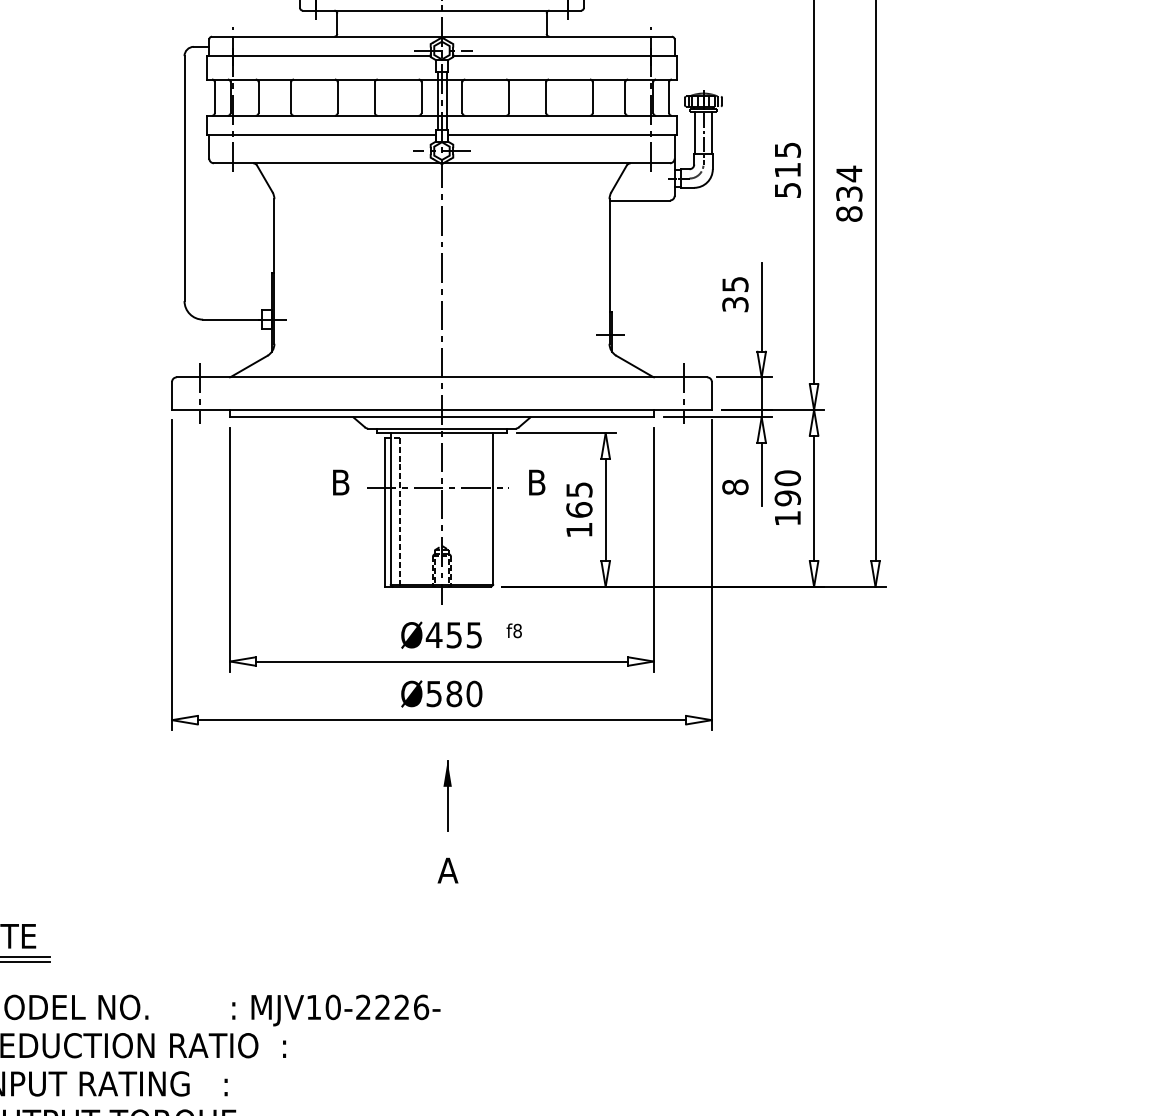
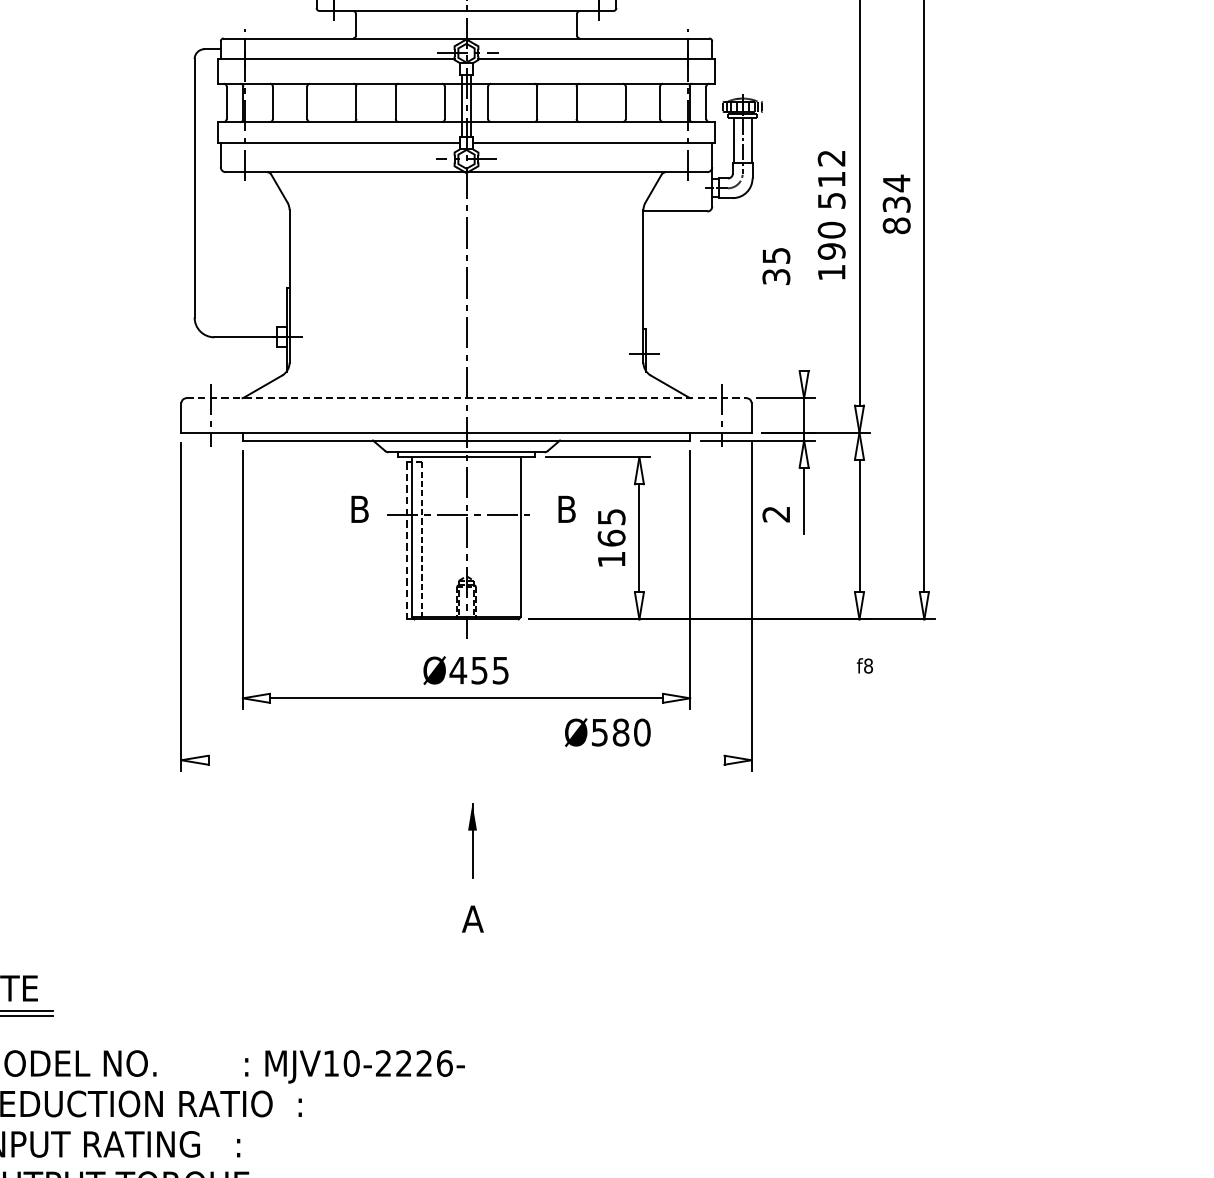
text: (787, 149) -> (831, 157), 515 -> 512
text: (735, 294) -> (776, 266), moved
line: (761, 306) -> (803, 323), removed
line: (442, 377) -> (467, 398), solid -> dashed
text: (735, 487) -> (776, 514), 8 -> 2
text: (787, 497) -> (831, 250), moved
line: (385, 512) -> (406, 540), solid -> dashed
text: (513, 630) -> (864, 665), moved
text: (441, 693) -> (607, 732), moved
line: (441, 720) -> (466, 760), removed

